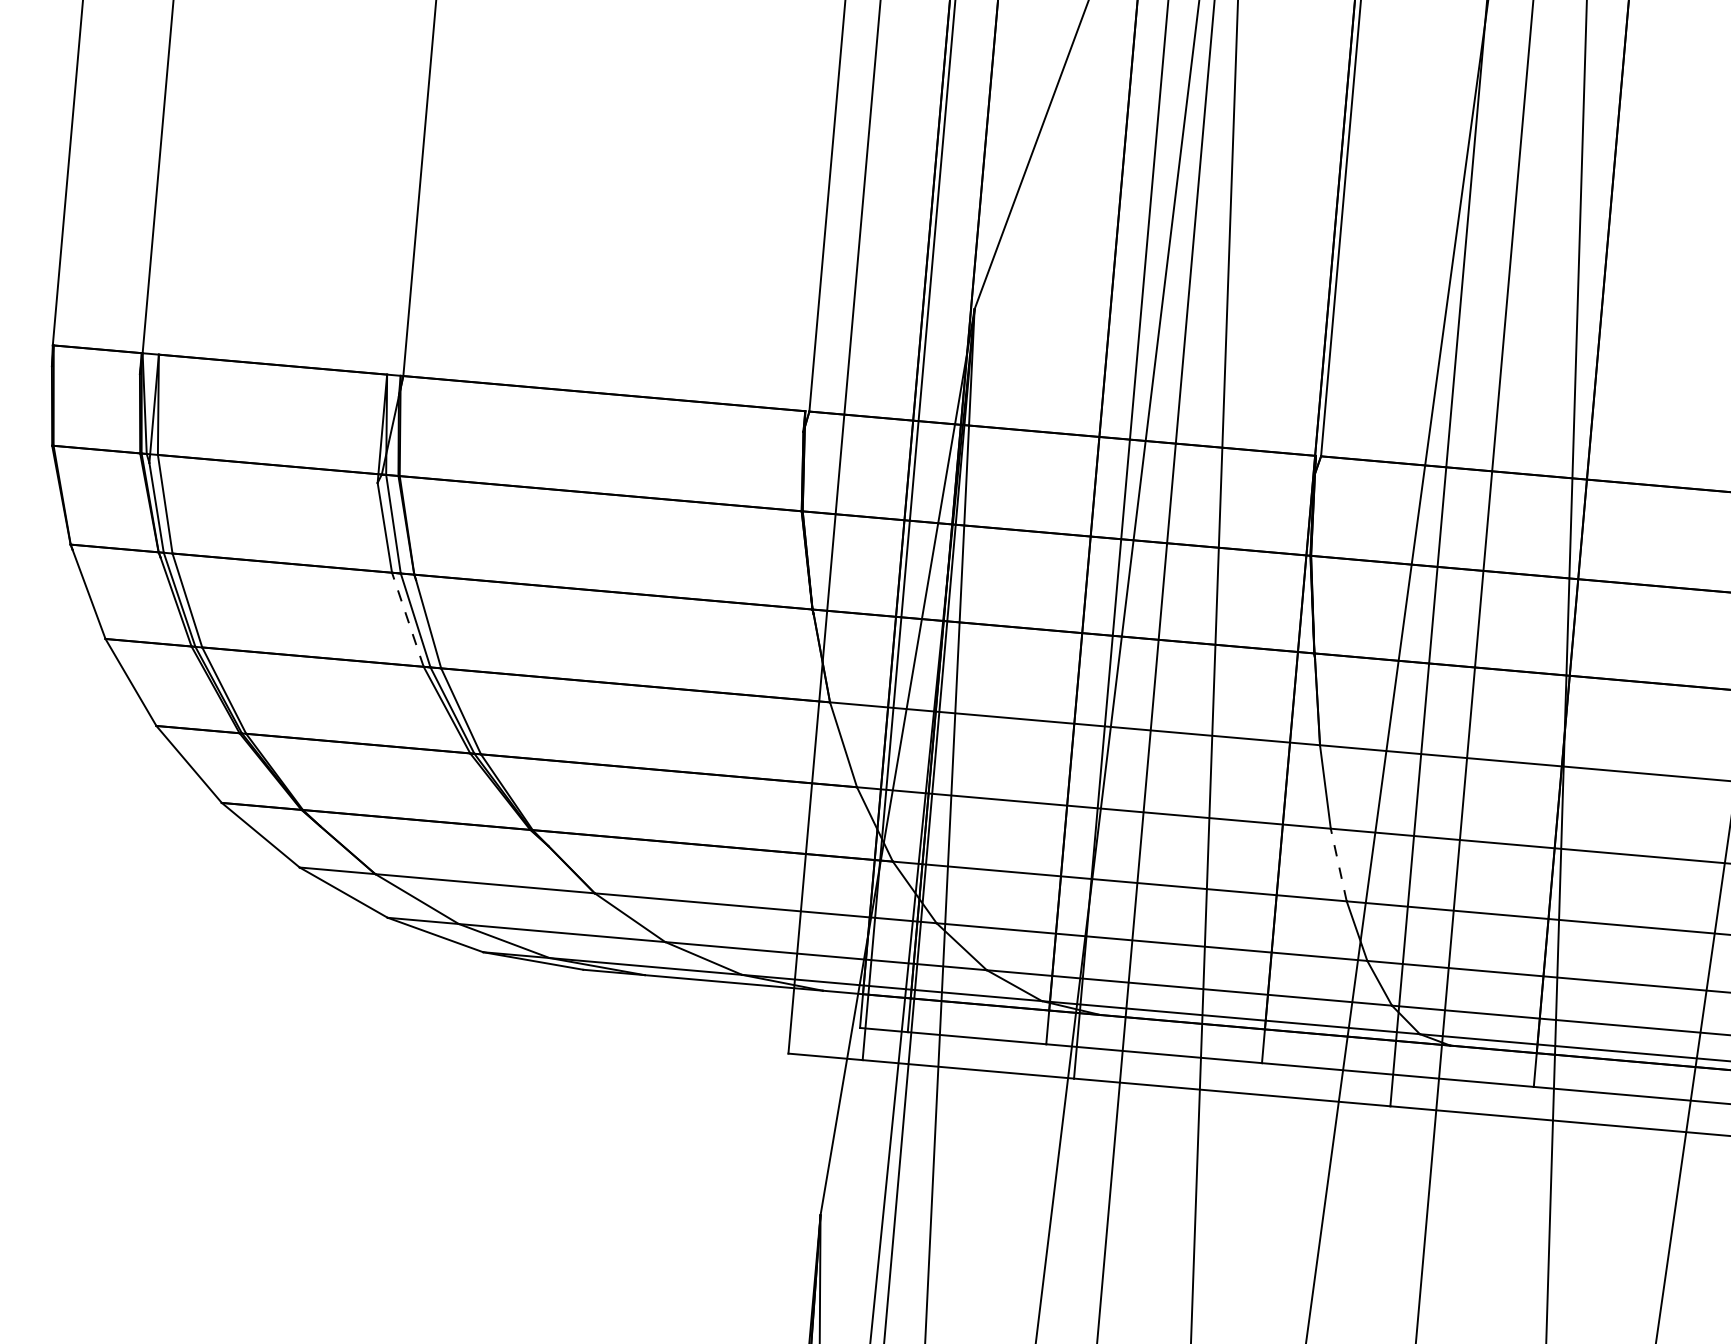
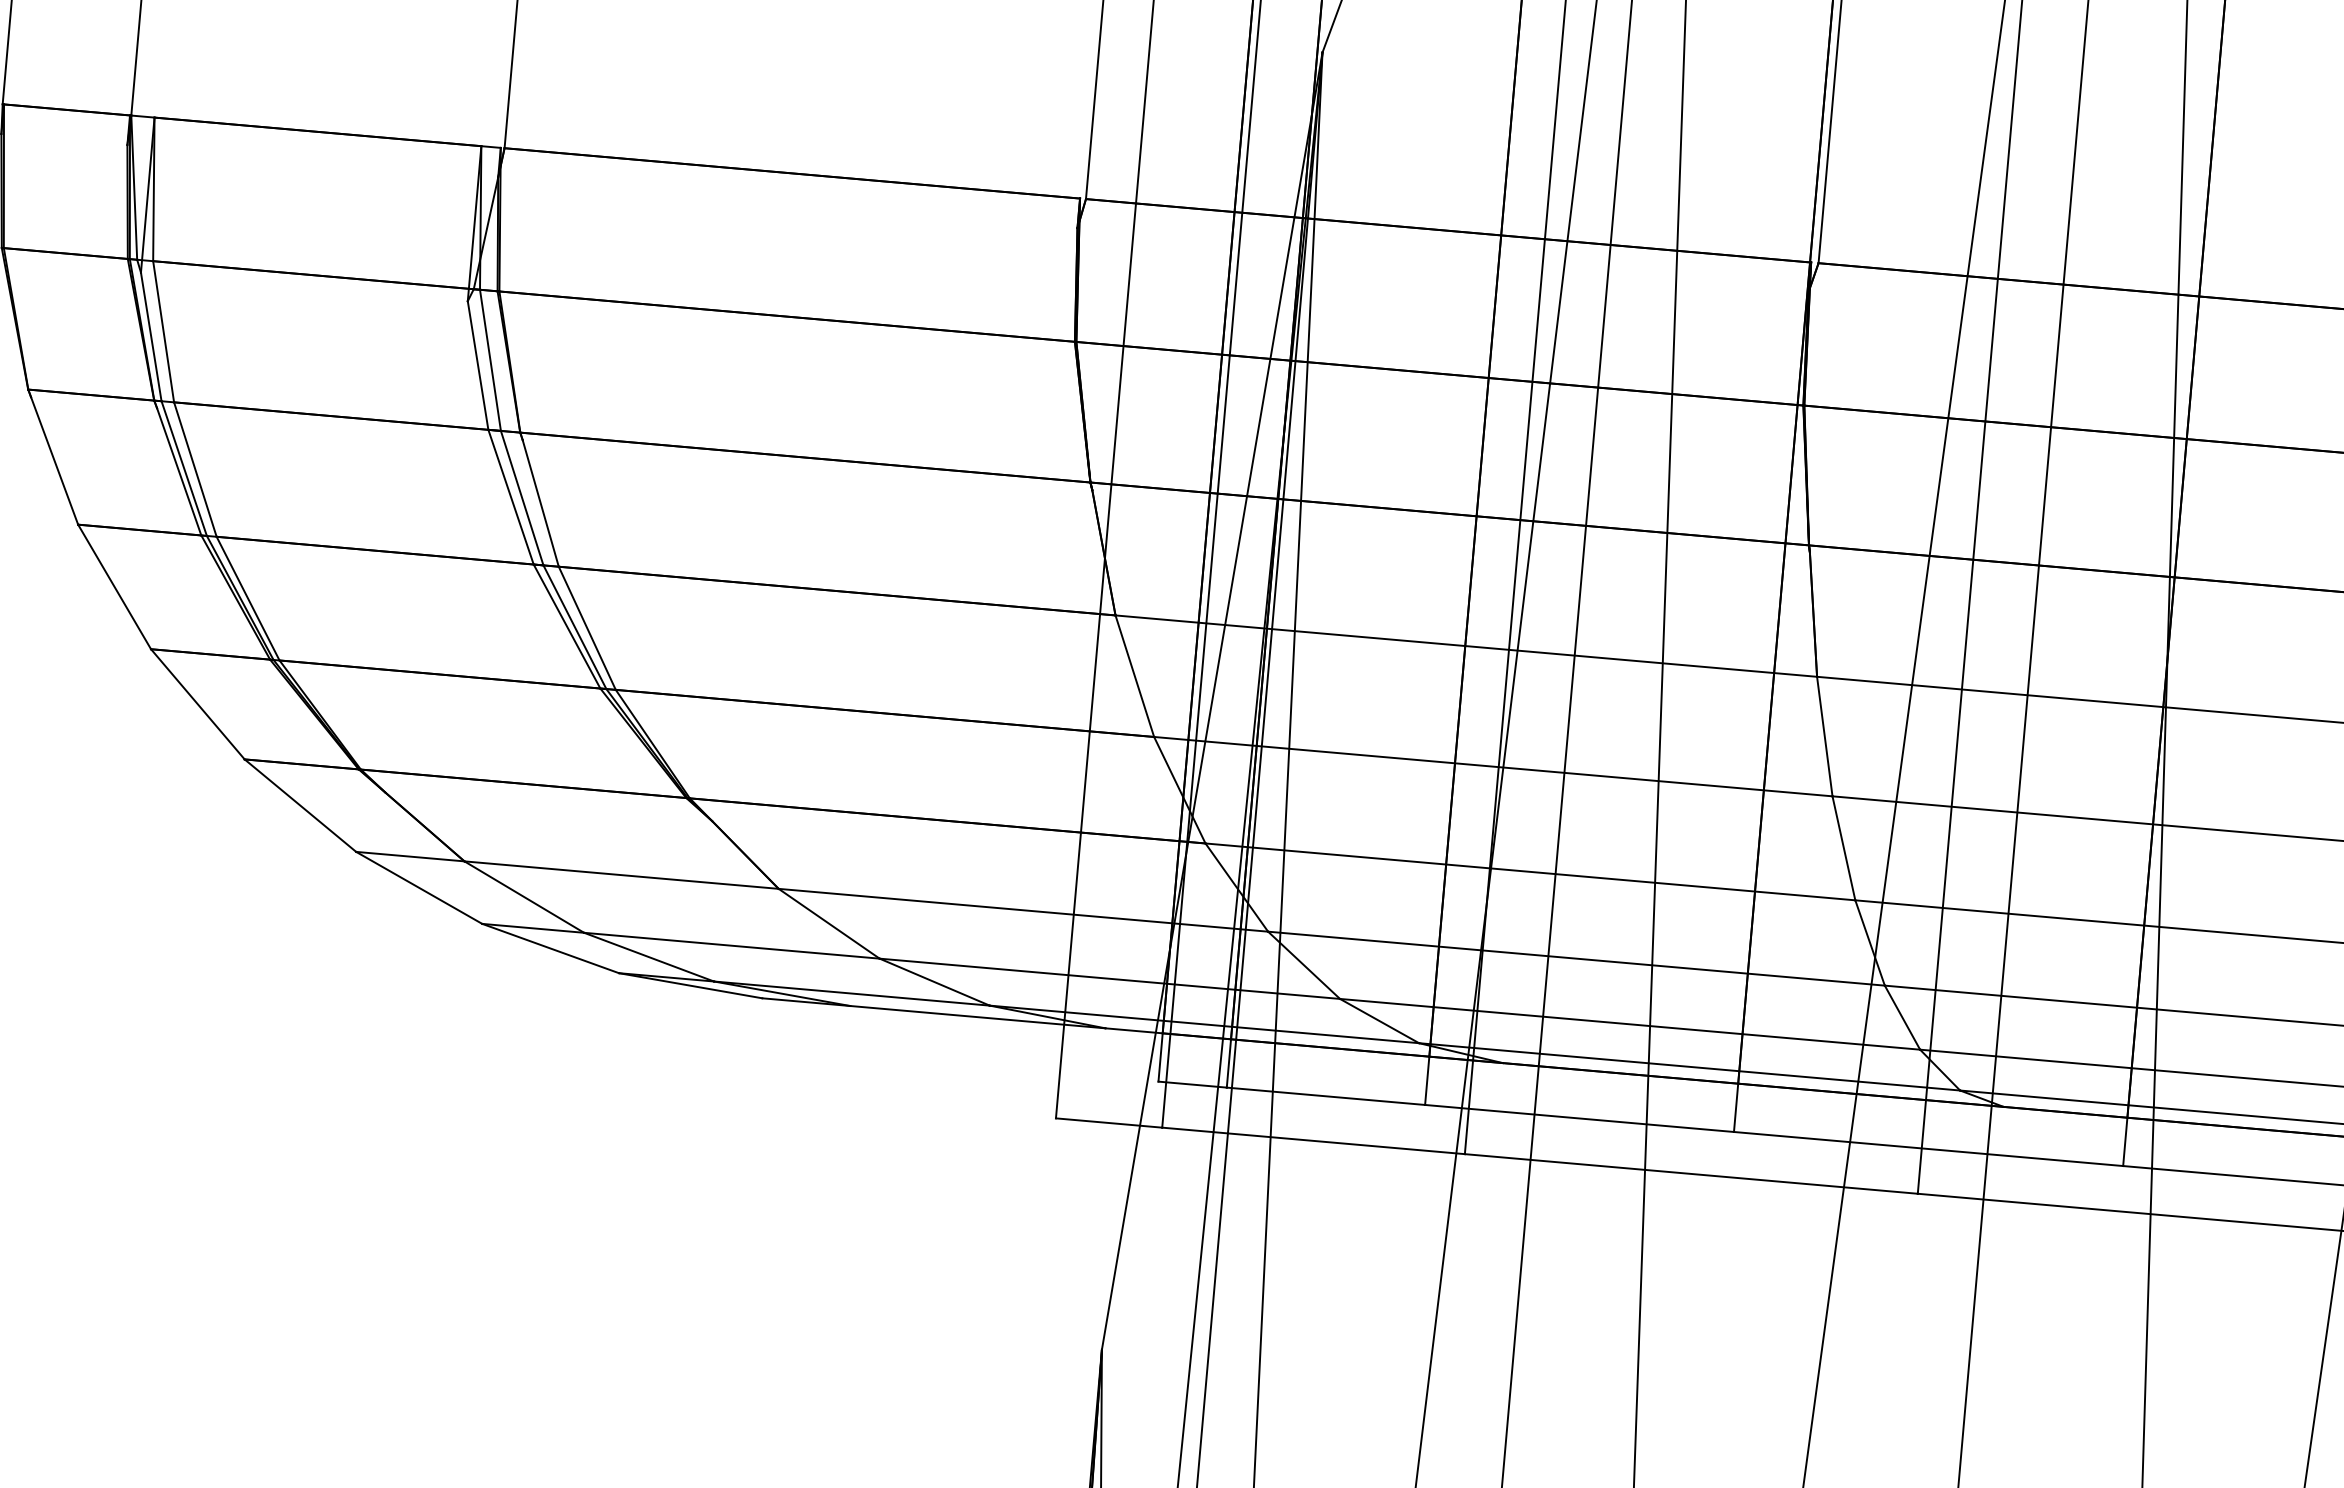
line: (407, 619) -> (510, 496), dashed -> solid
line: (1338, 864) -> (1843, 847), dashed -> solid

